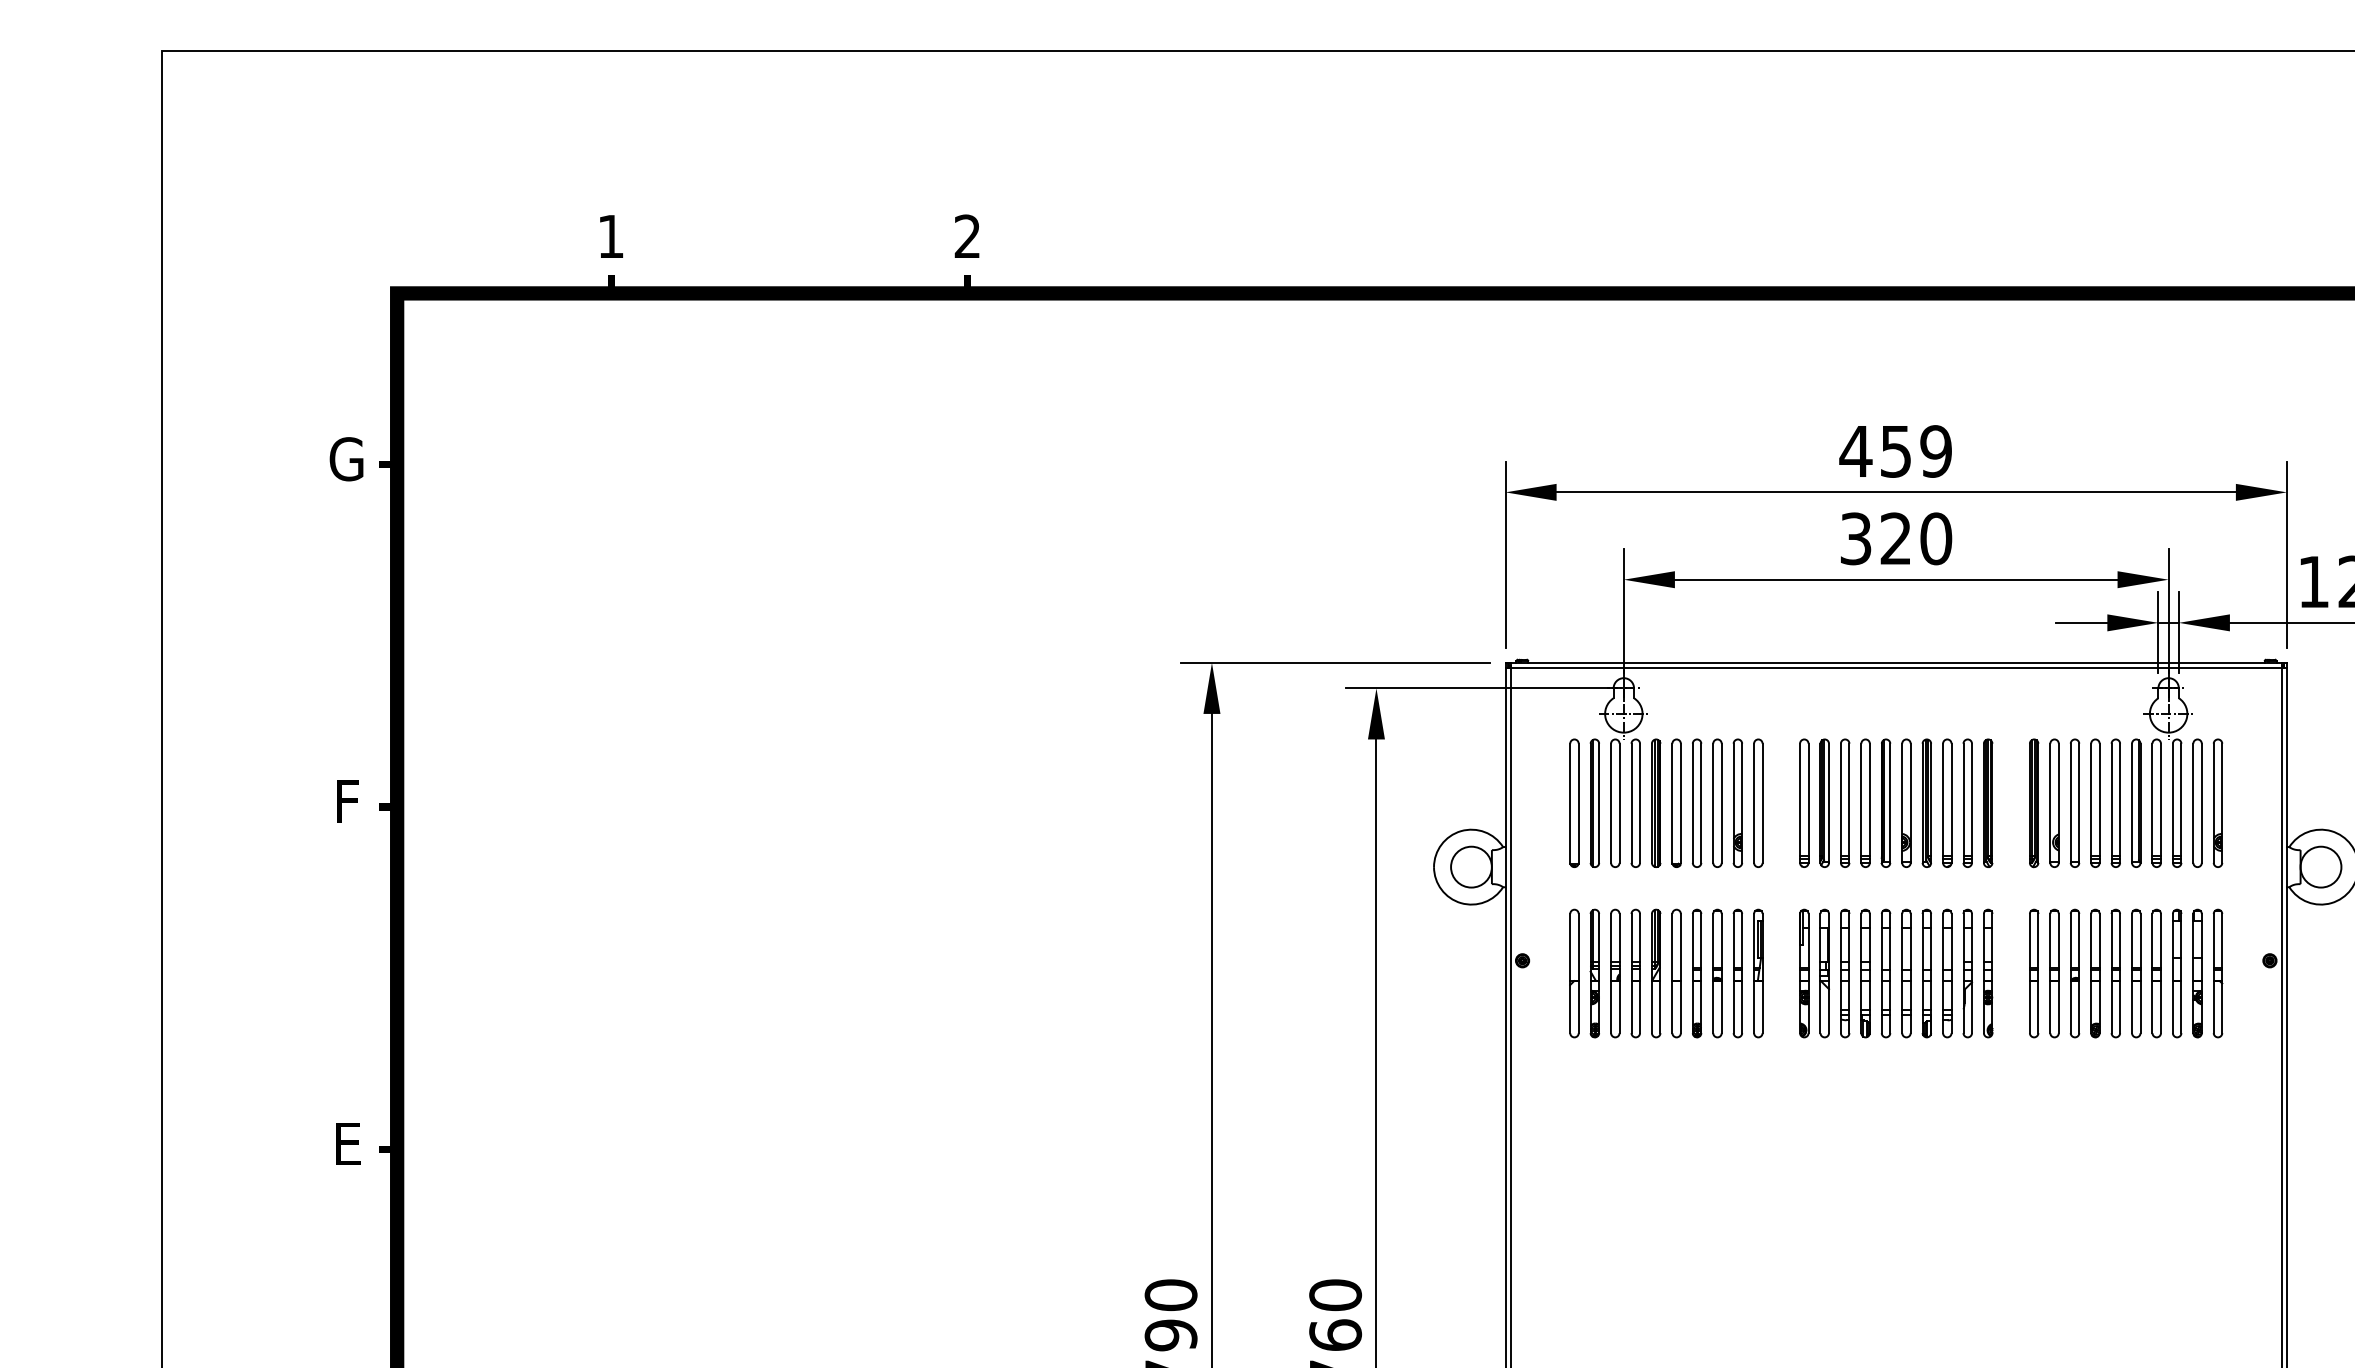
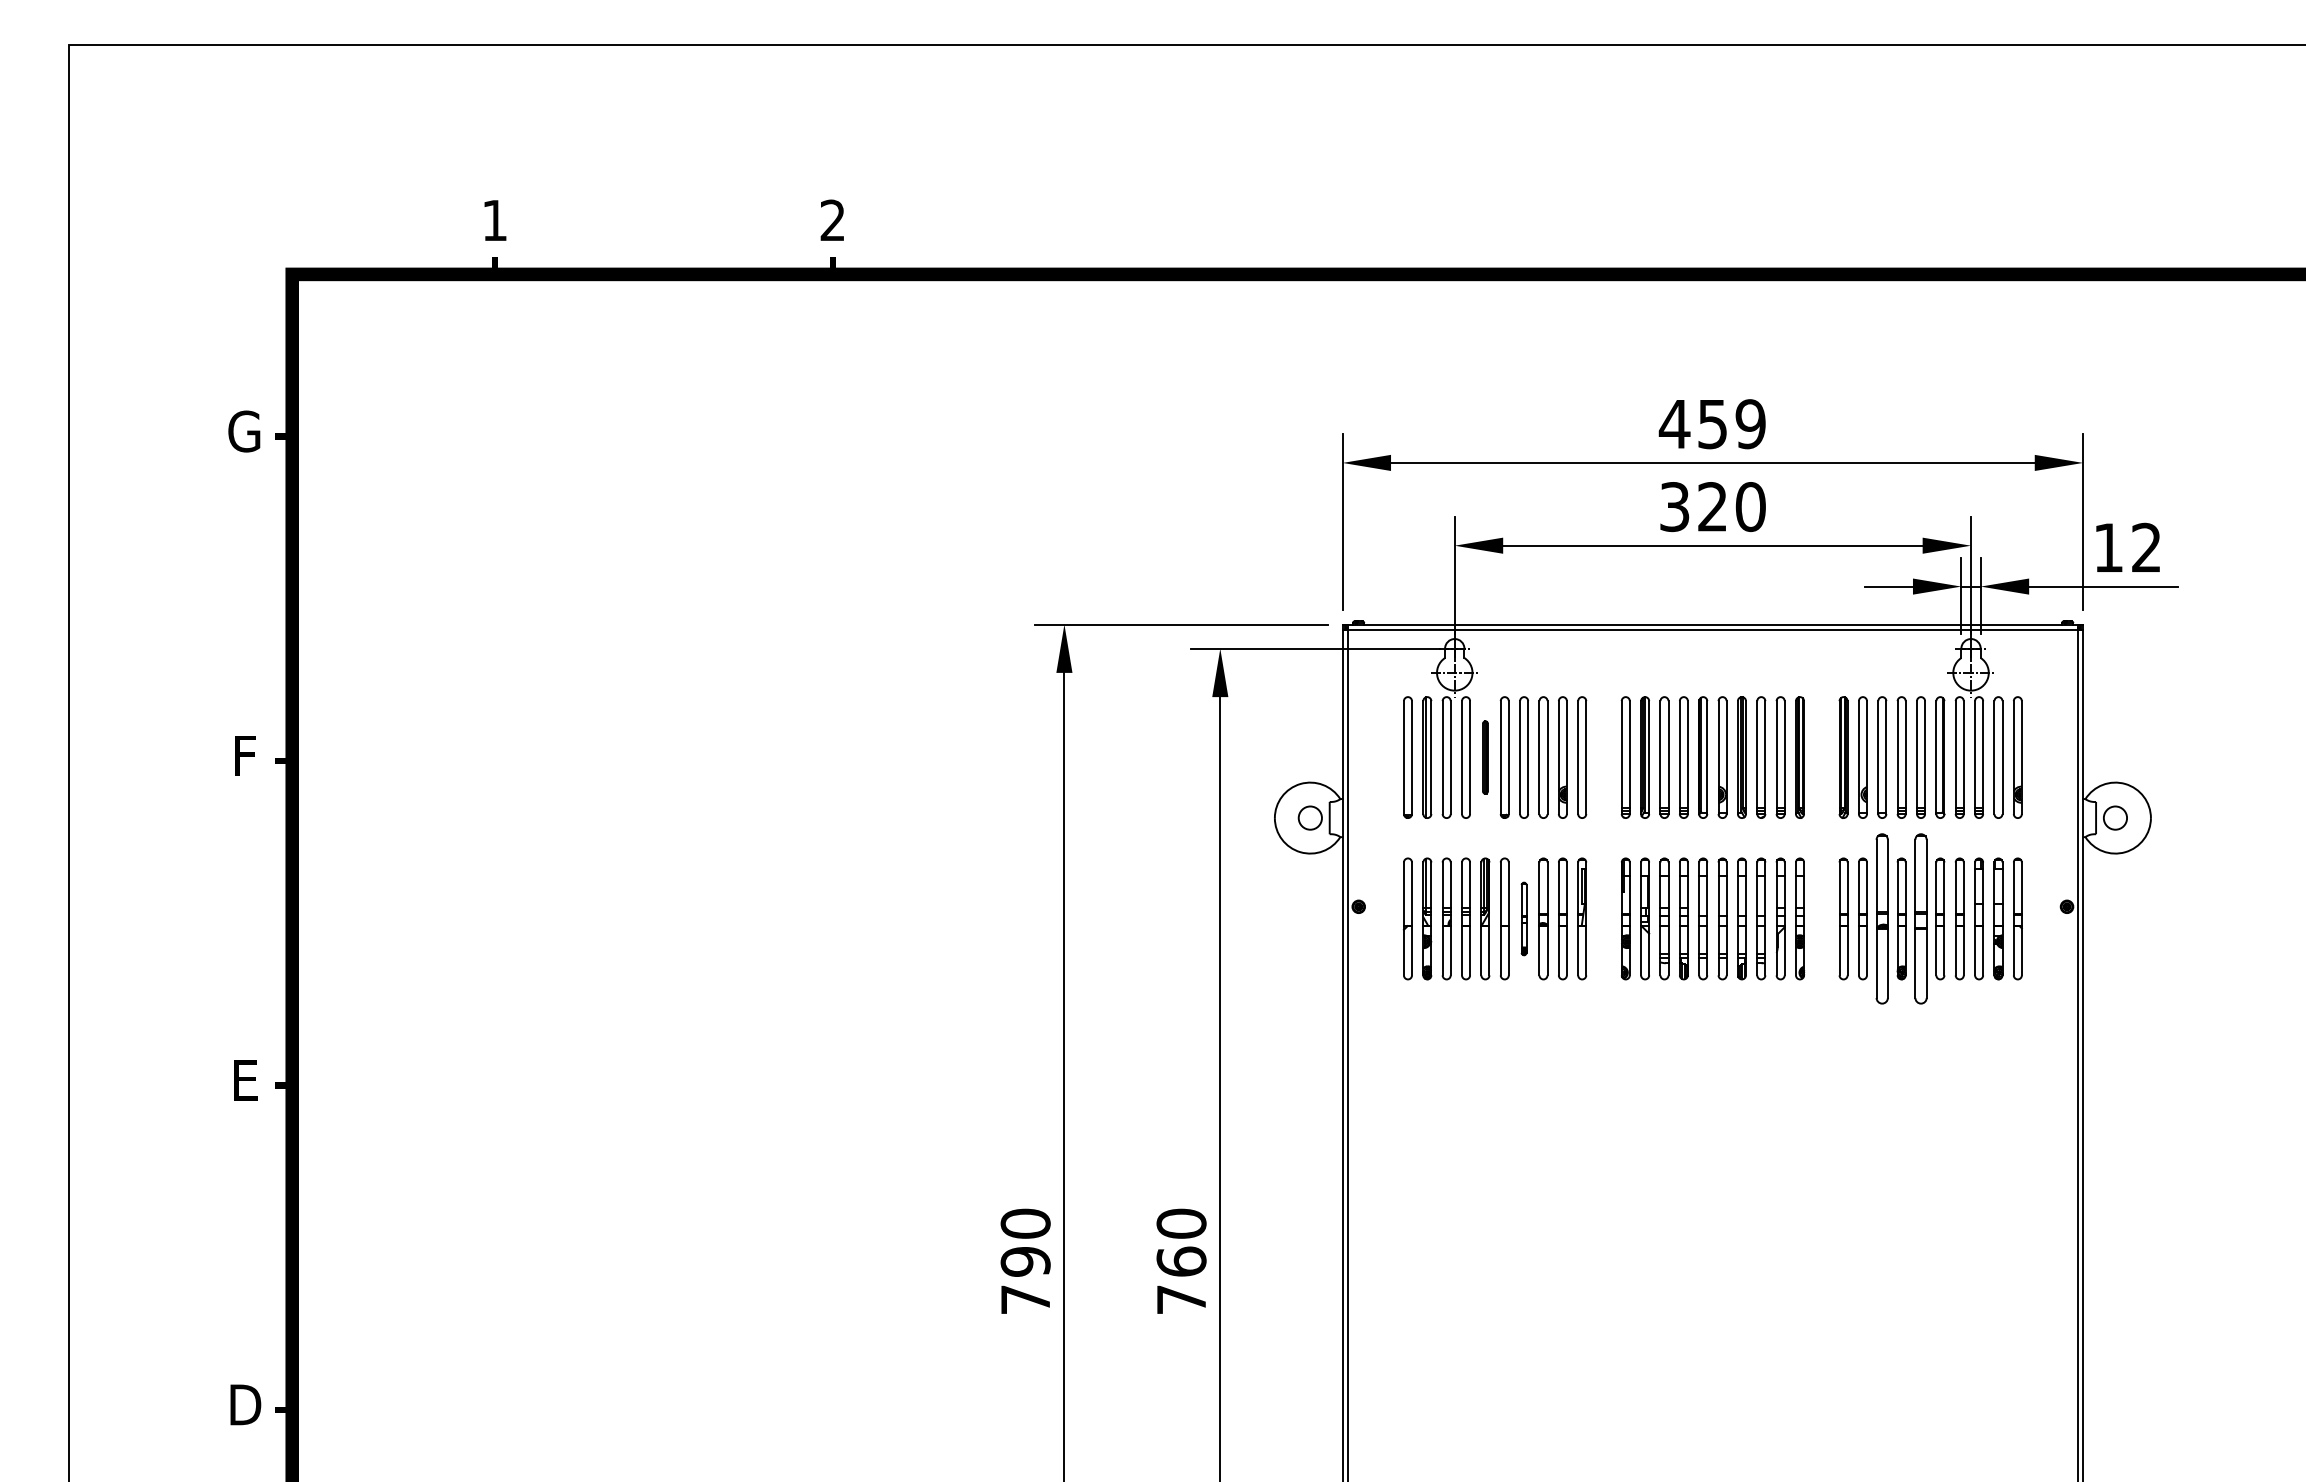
part: (1656, 803) -> (1485, 757), size x0.6
circle: (1471, 866) -> (1310, 817), size x0.6
circle: (2321, 866) -> (2115, 817), size x0.6
part: (1696, 973) -> (1523, 918), size x0.6
part: (2075, 973) -> (1882, 918), size x1.4
part: (2115, 973) -> (1920, 918), size x1.4

